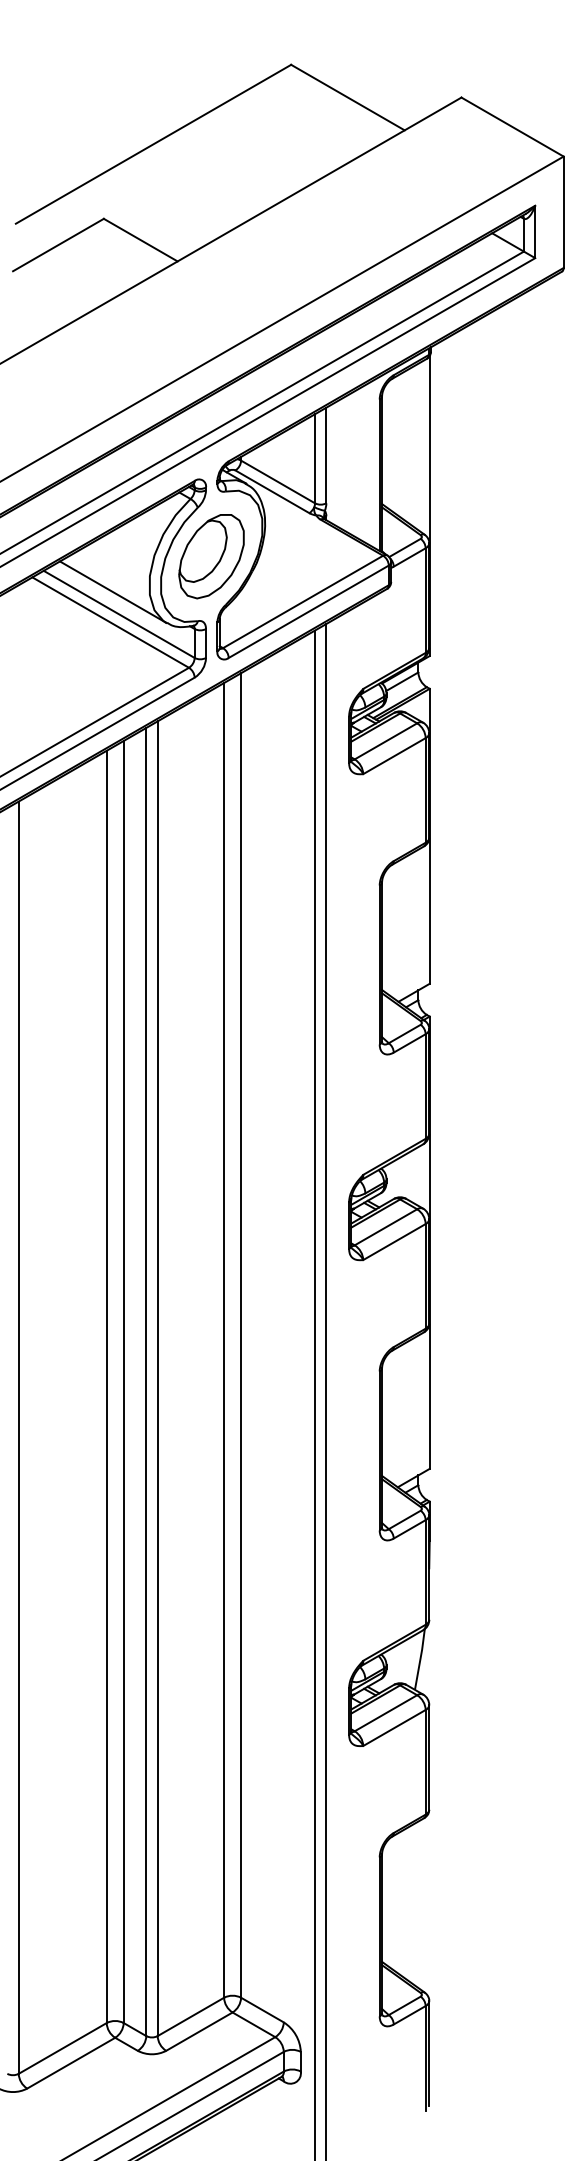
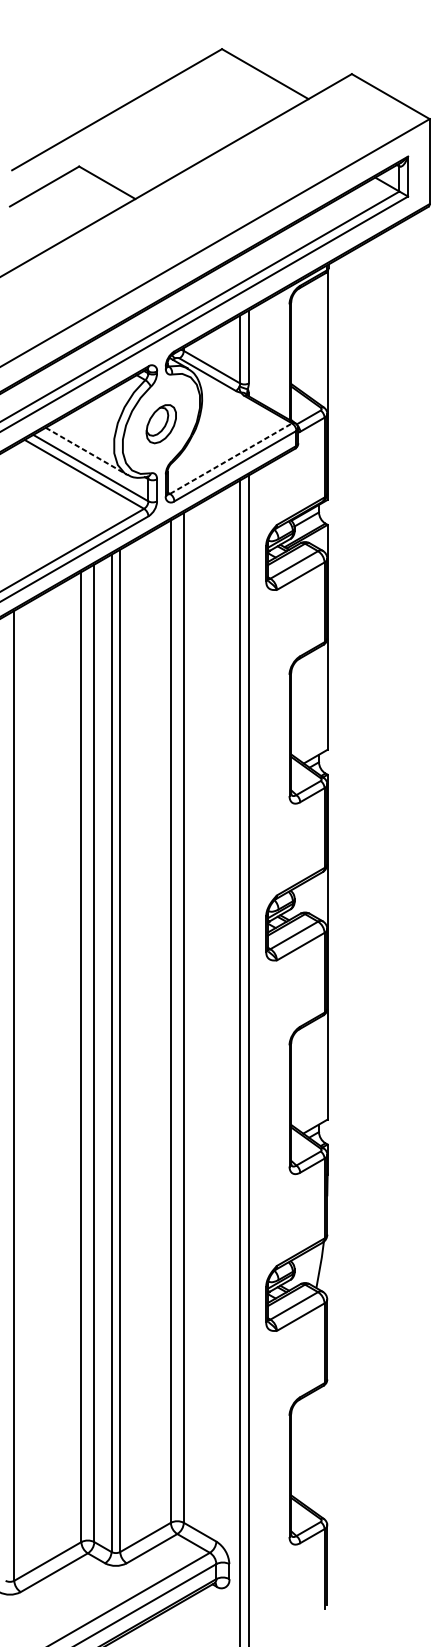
part: (211, 556) -> (161, 424), size x0.6
line: (113, 592) -> (86, 451), solid -> dashed
line: (303, 601) -> (231, 458), solid -> dashed

